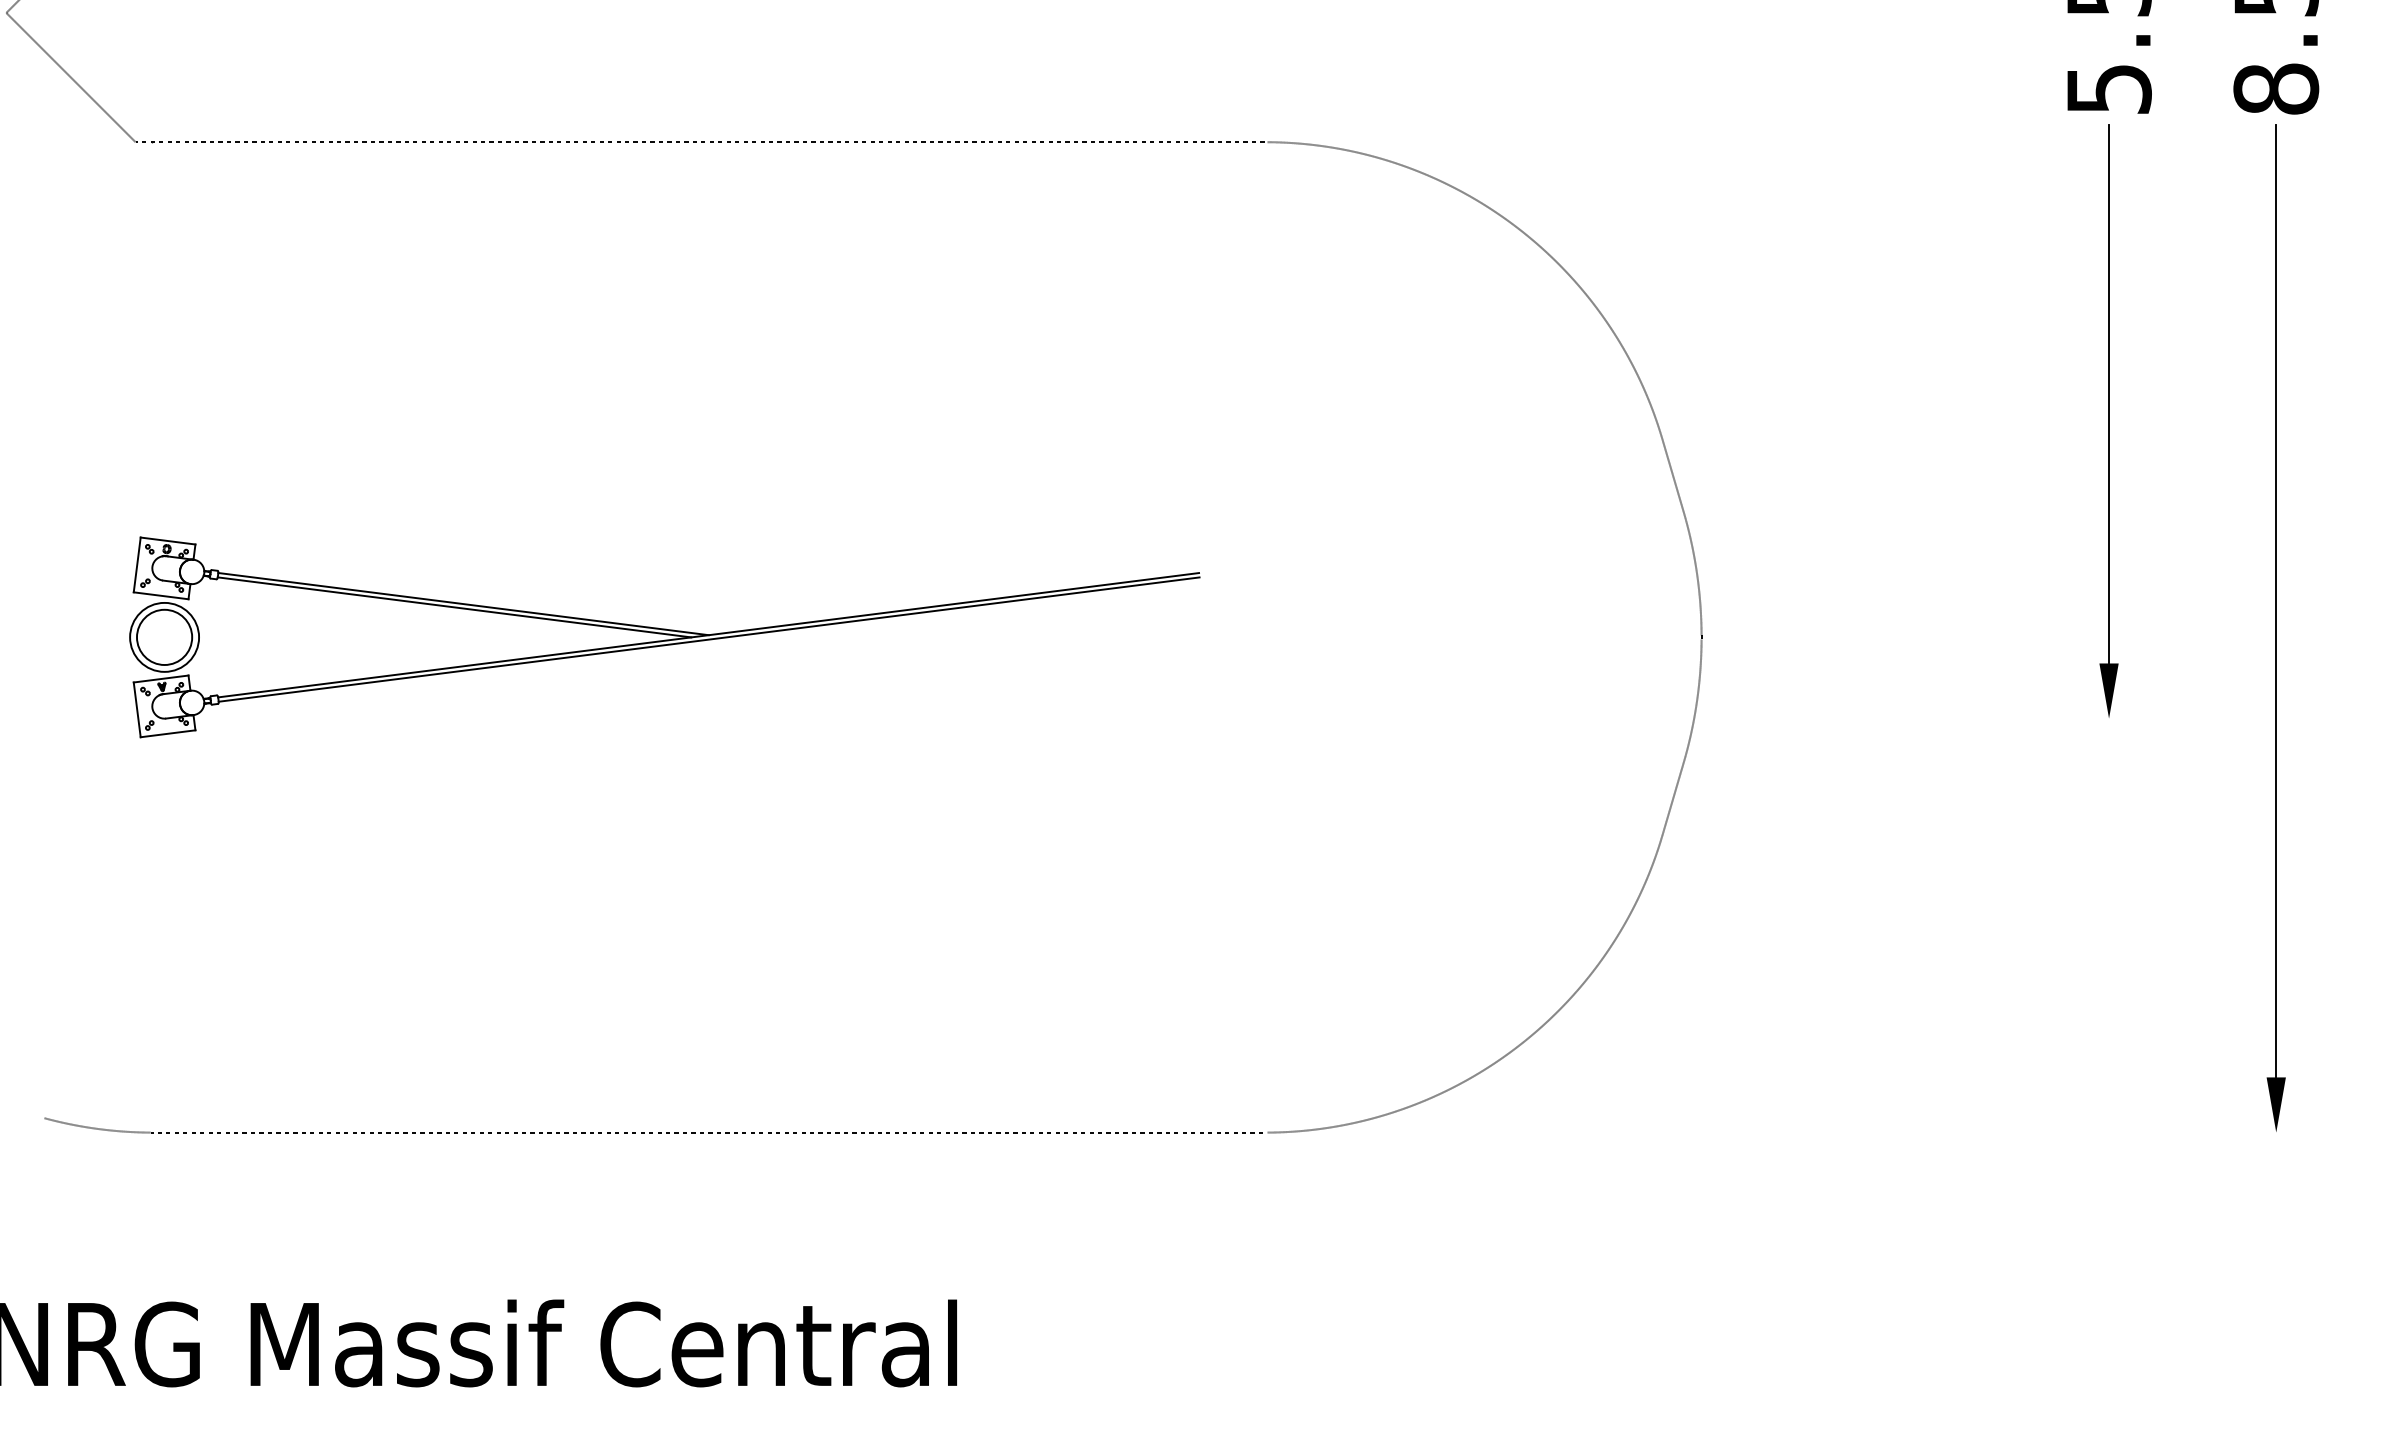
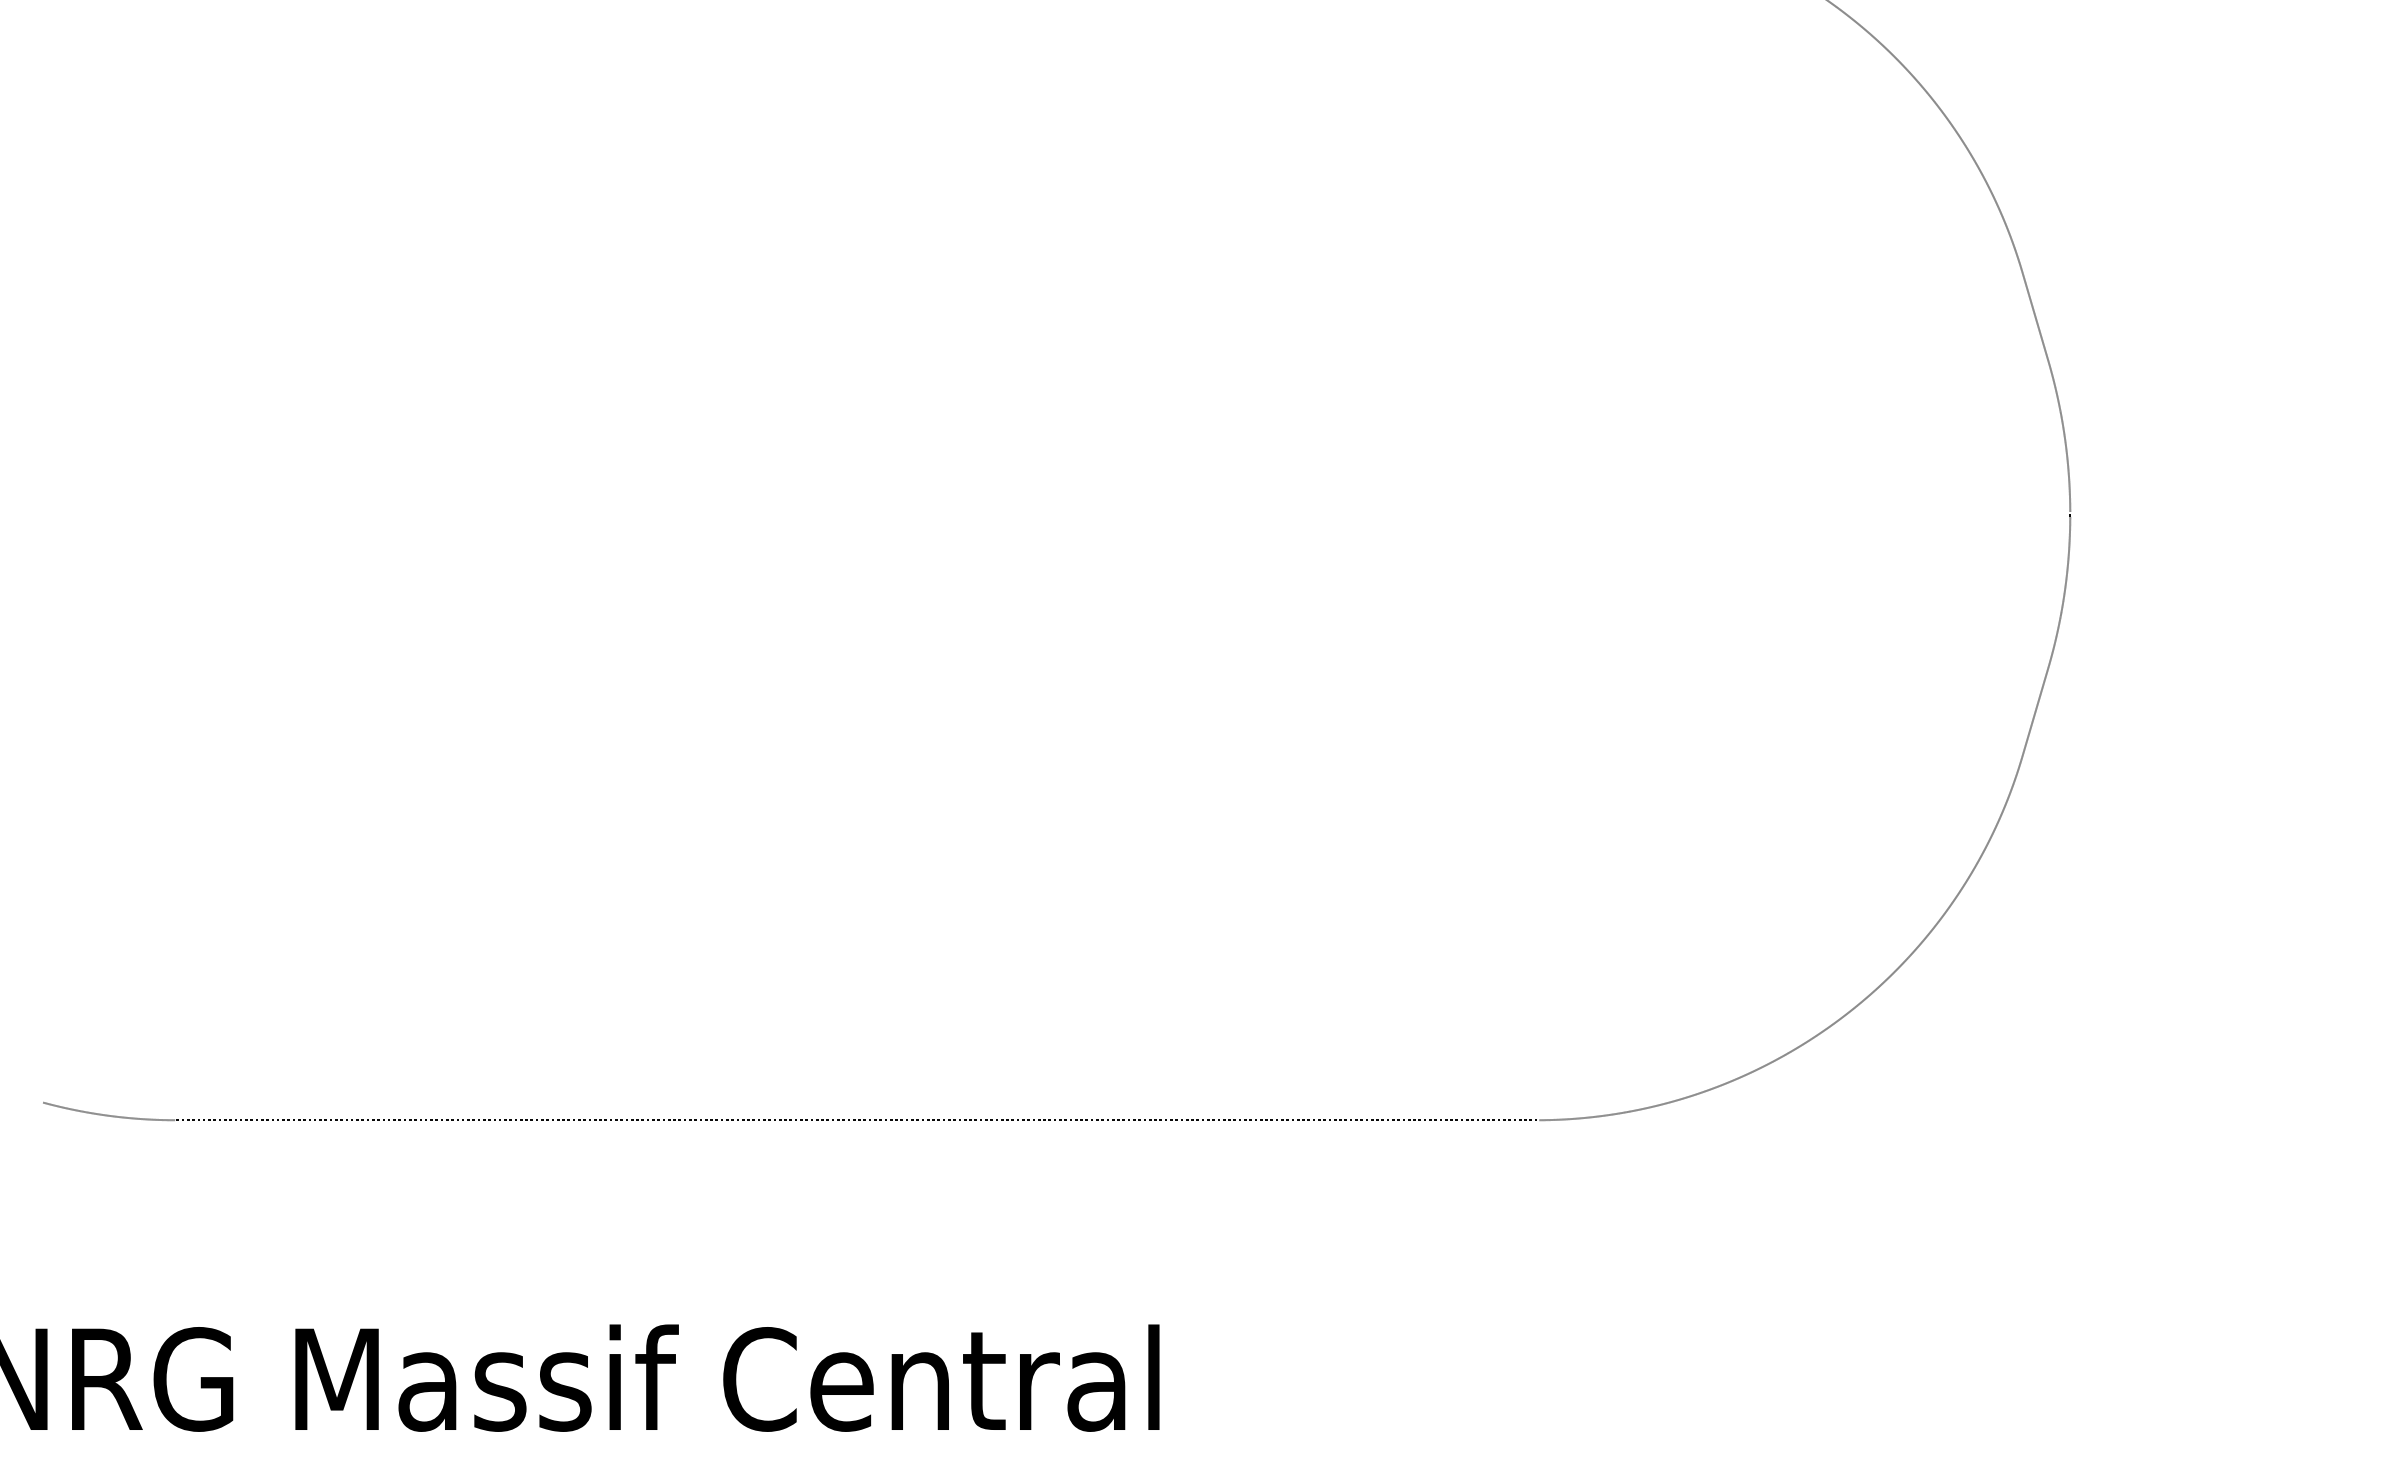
part: (664, 637) -> (801, 514), removed

